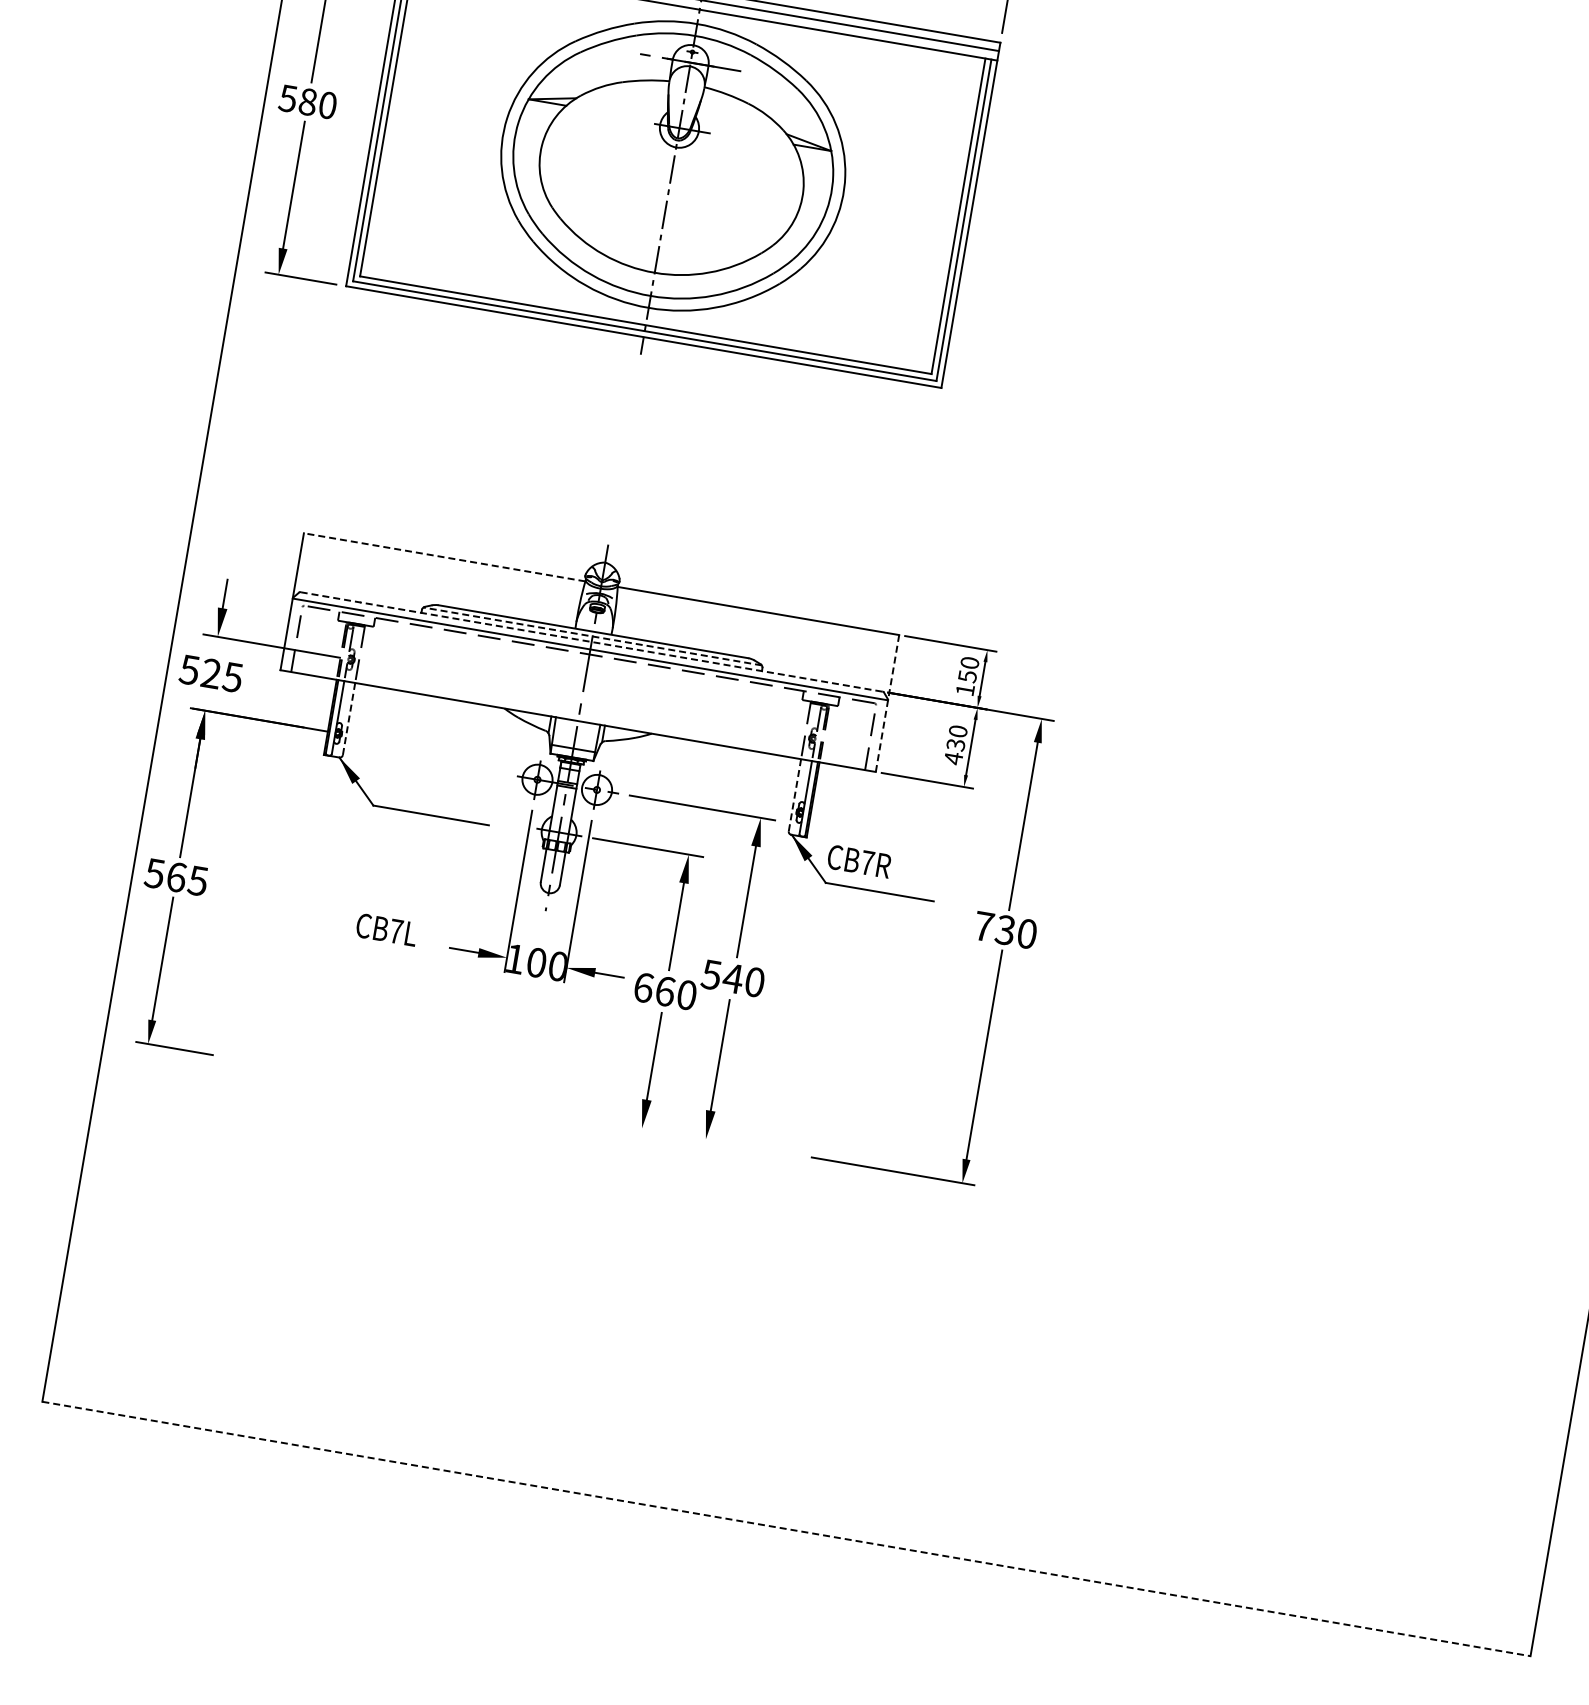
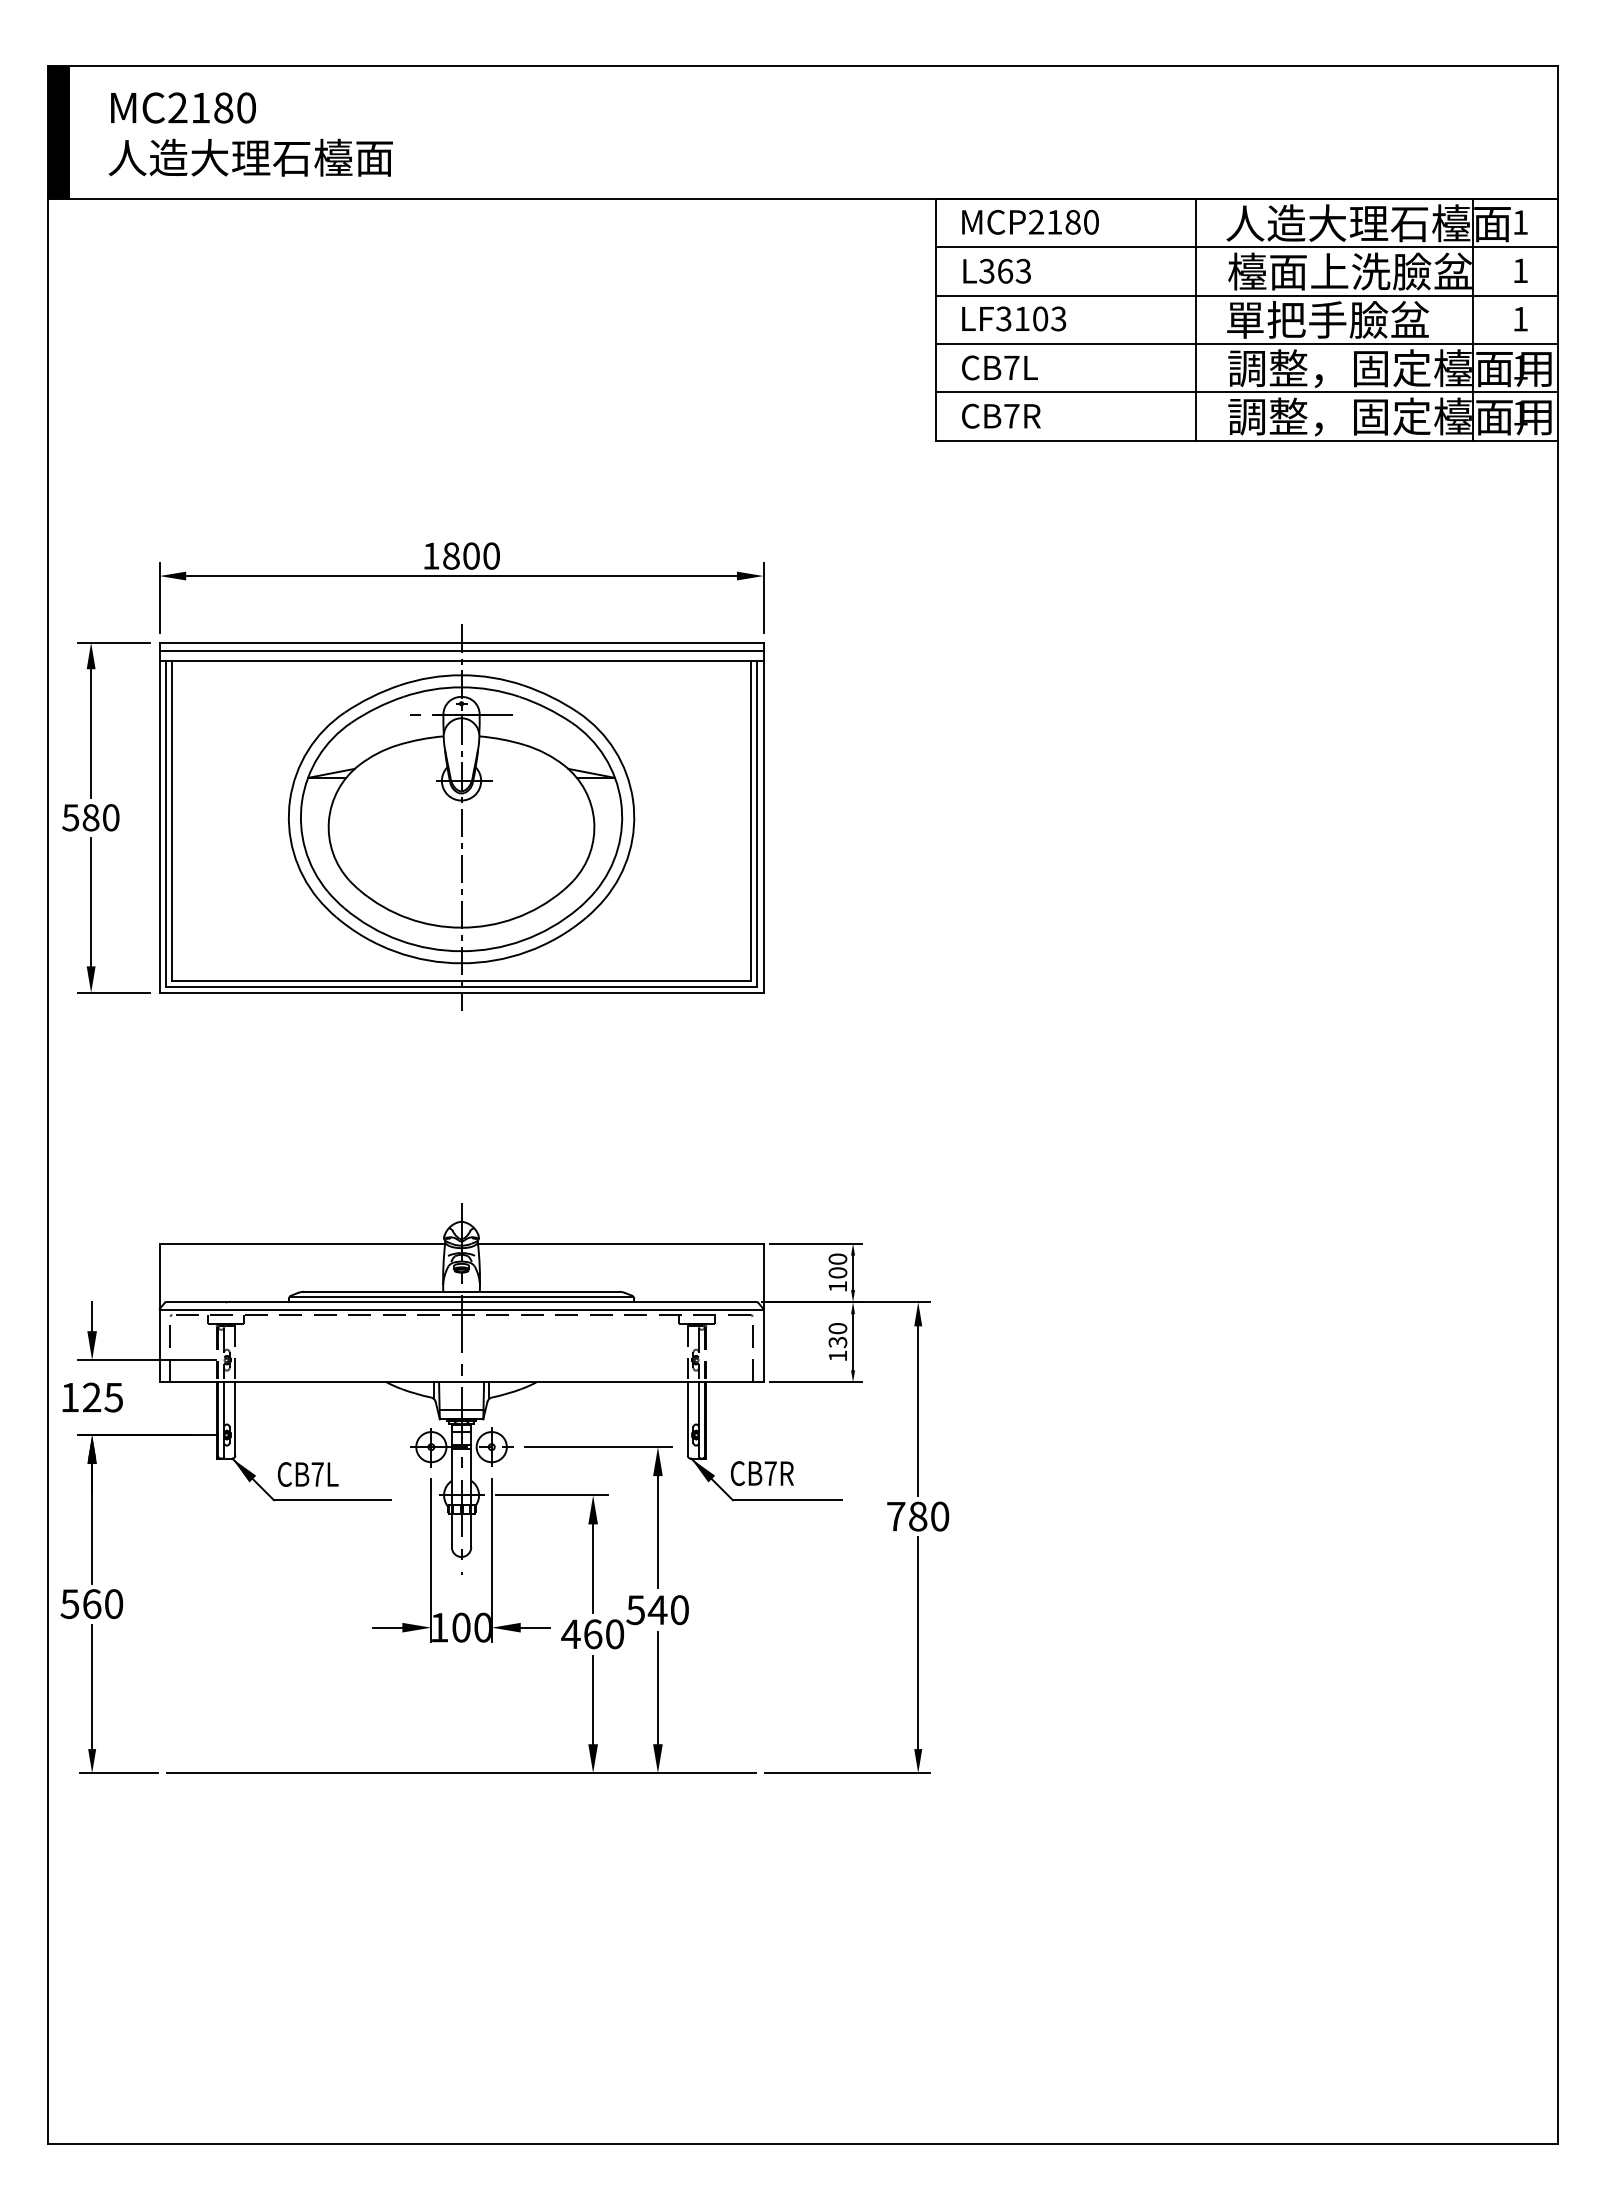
line: (444, 557) -> (302, 1243), dashed -> solid
line: (592, 636) -> (461, 1296), dashed -> solid
line: (591, 642) -> (461, 1302), dashed -> solid
text: (189, 669) -> (69, 1397), 525 -> 125
text: (967, 676) -> (837, 1272), 150 -> 100
line: (887, 703) -> (763, 1312), dashed -> solid
line: (349, 719) -> (235, 1419), dashed -> solid
text: (953, 758) -> (837, 1356), 430 -> 130
line: (794, 795) -> (687, 1419), dashed -> solid
text: (197, 880) -> (113, 1603), 565 -> 560
text: (386, 929) -> (307, 1474), moved
text: (1004, 930) -> (917, 1516), 730 -> 780
text: (643, 987) -> (570, 1634), 660 -> 460
line: (512, 1106) -> (461, 1773), added
line: (786, 1528) -> (803, 2143), dashed -> solid

